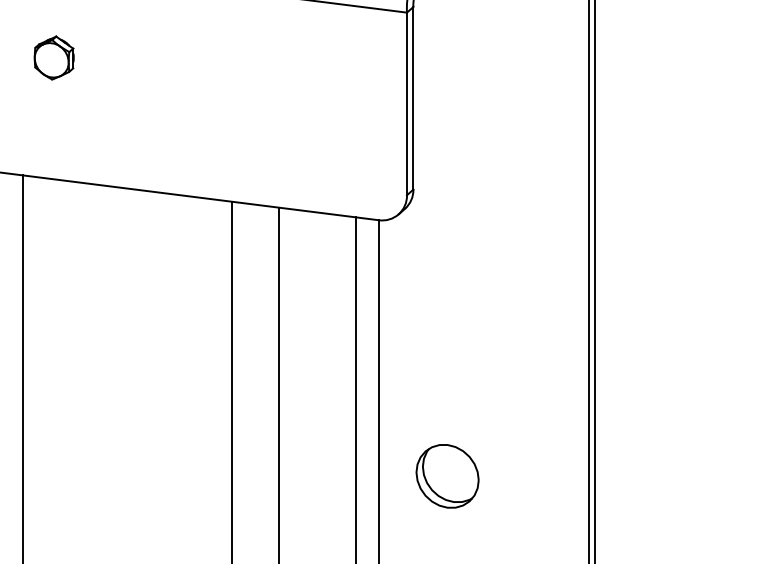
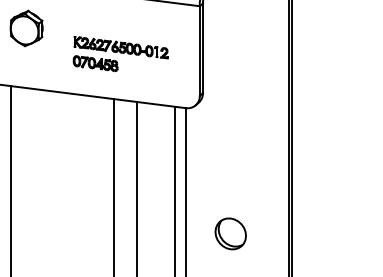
part: (53, 57) -> (26, 28), size x1.67
part: (245, 108) -> (120, 53), added
part: (447, 475) -> (230, 233), moved

